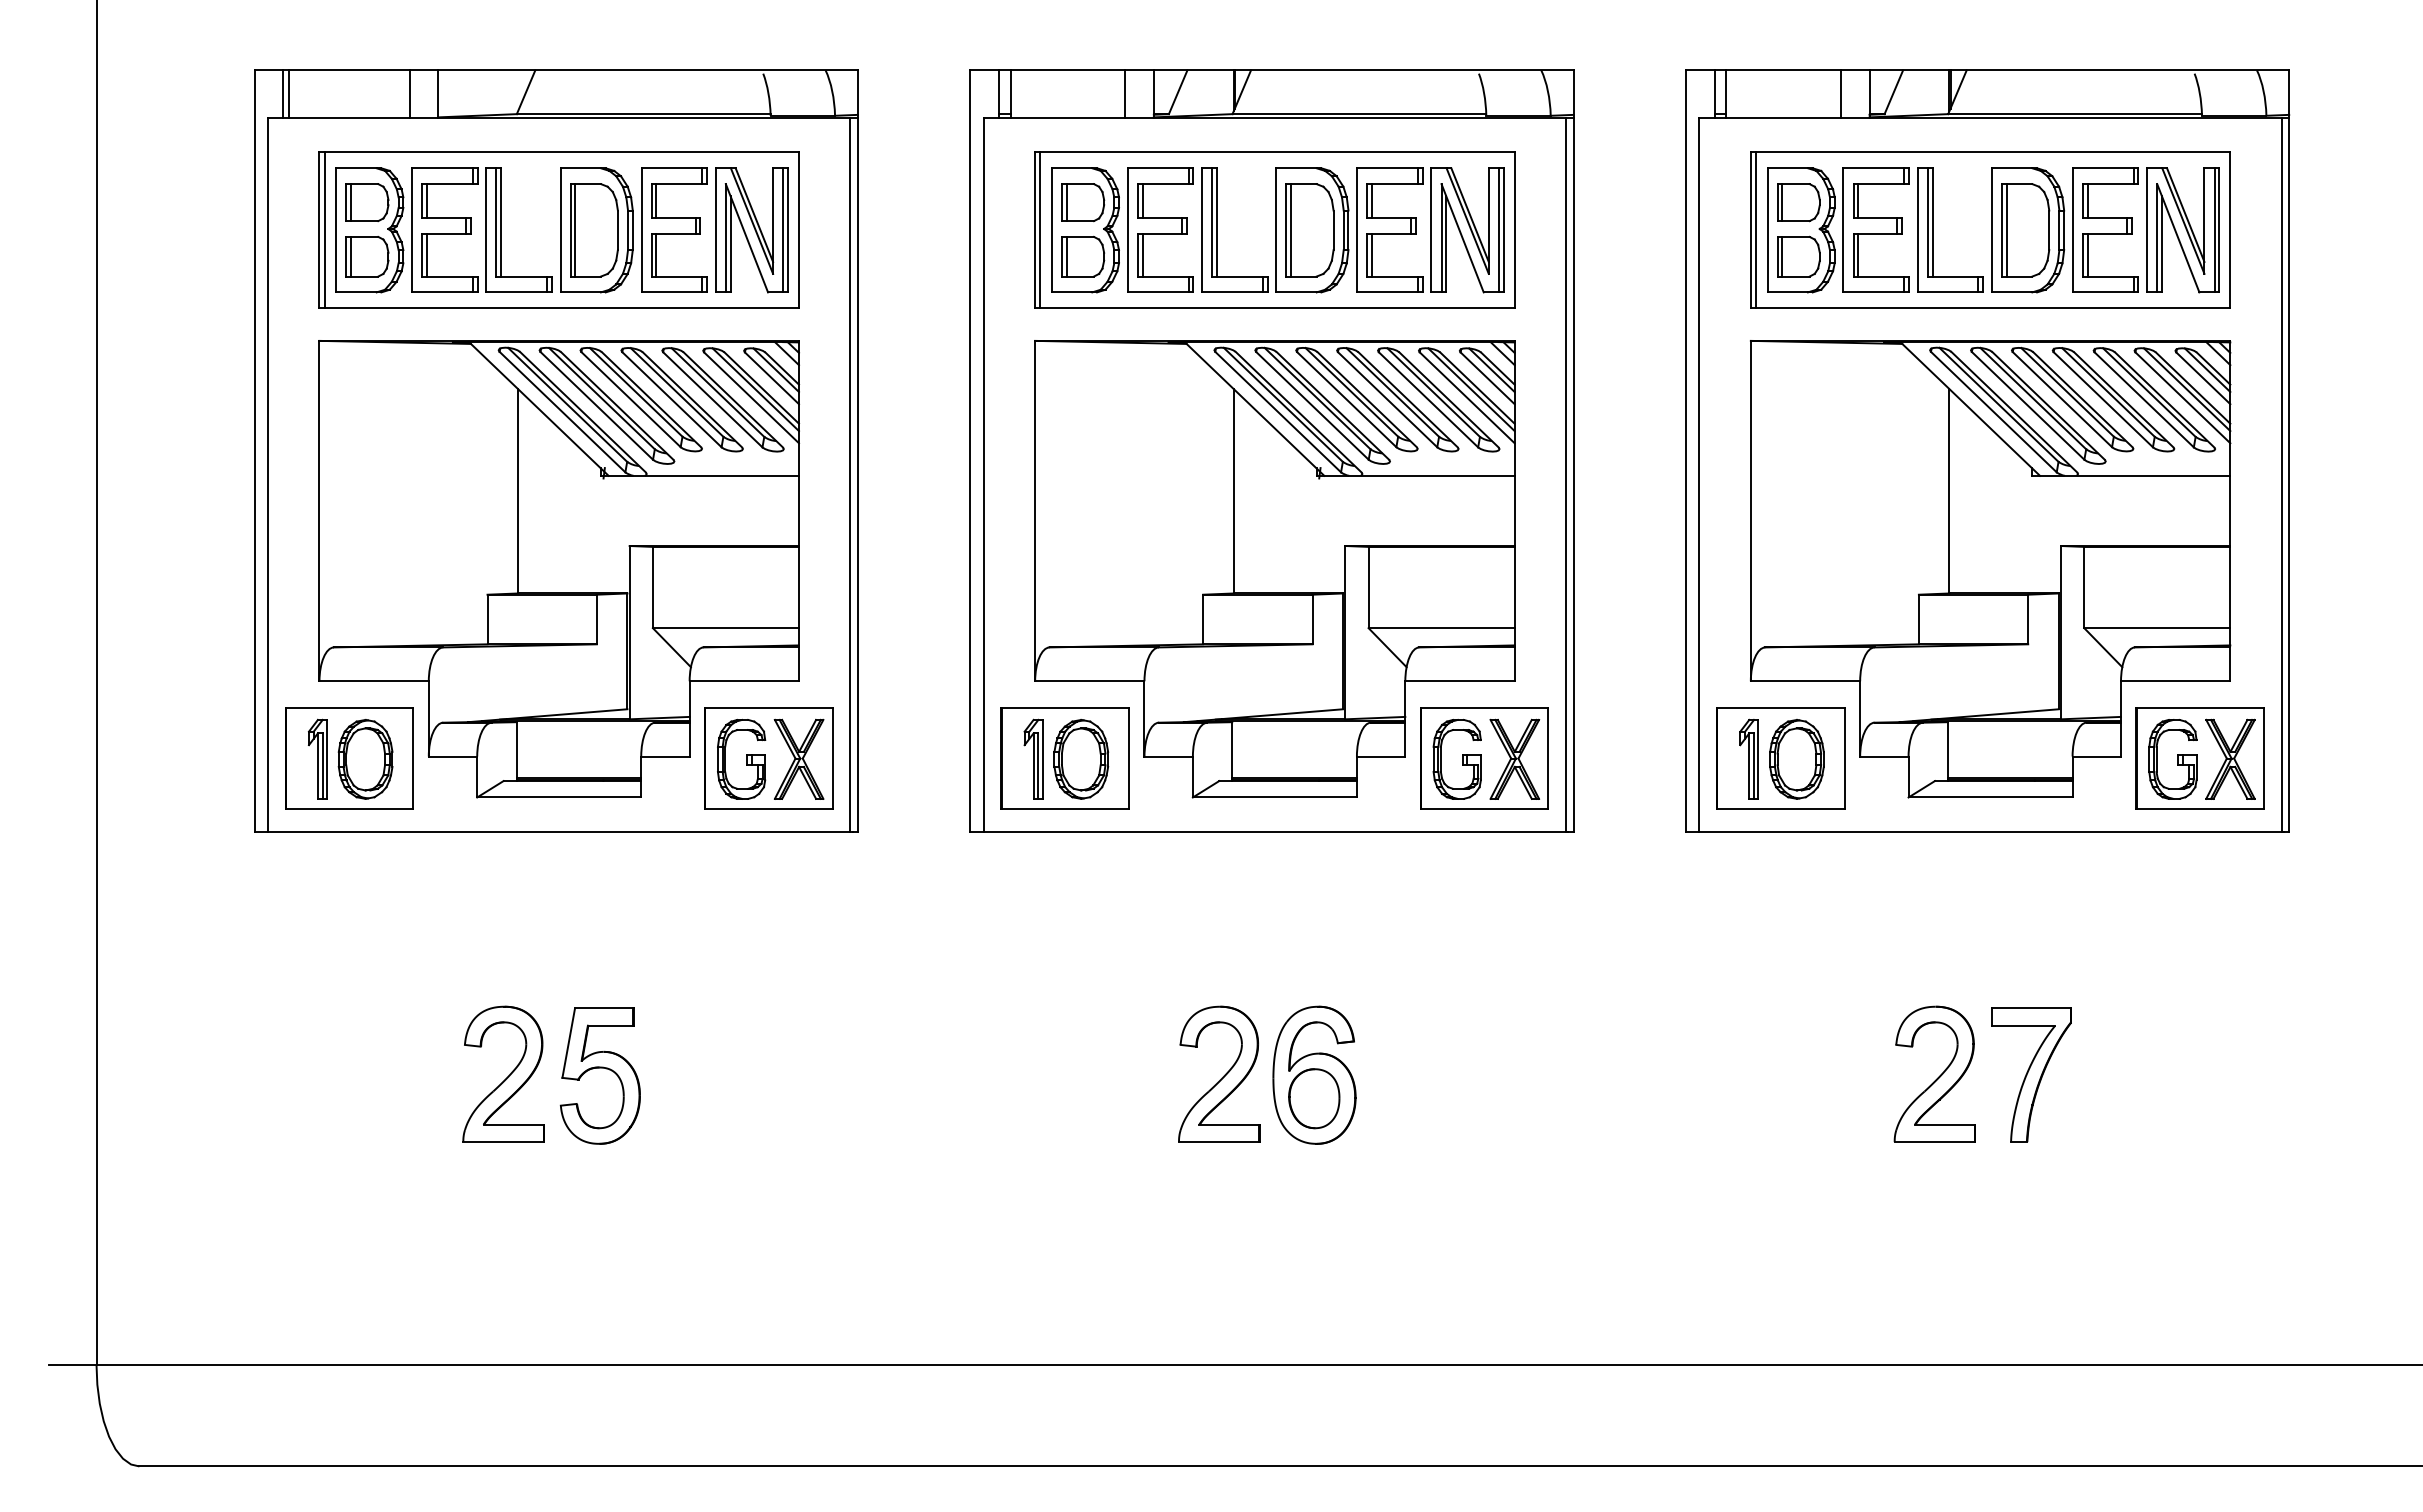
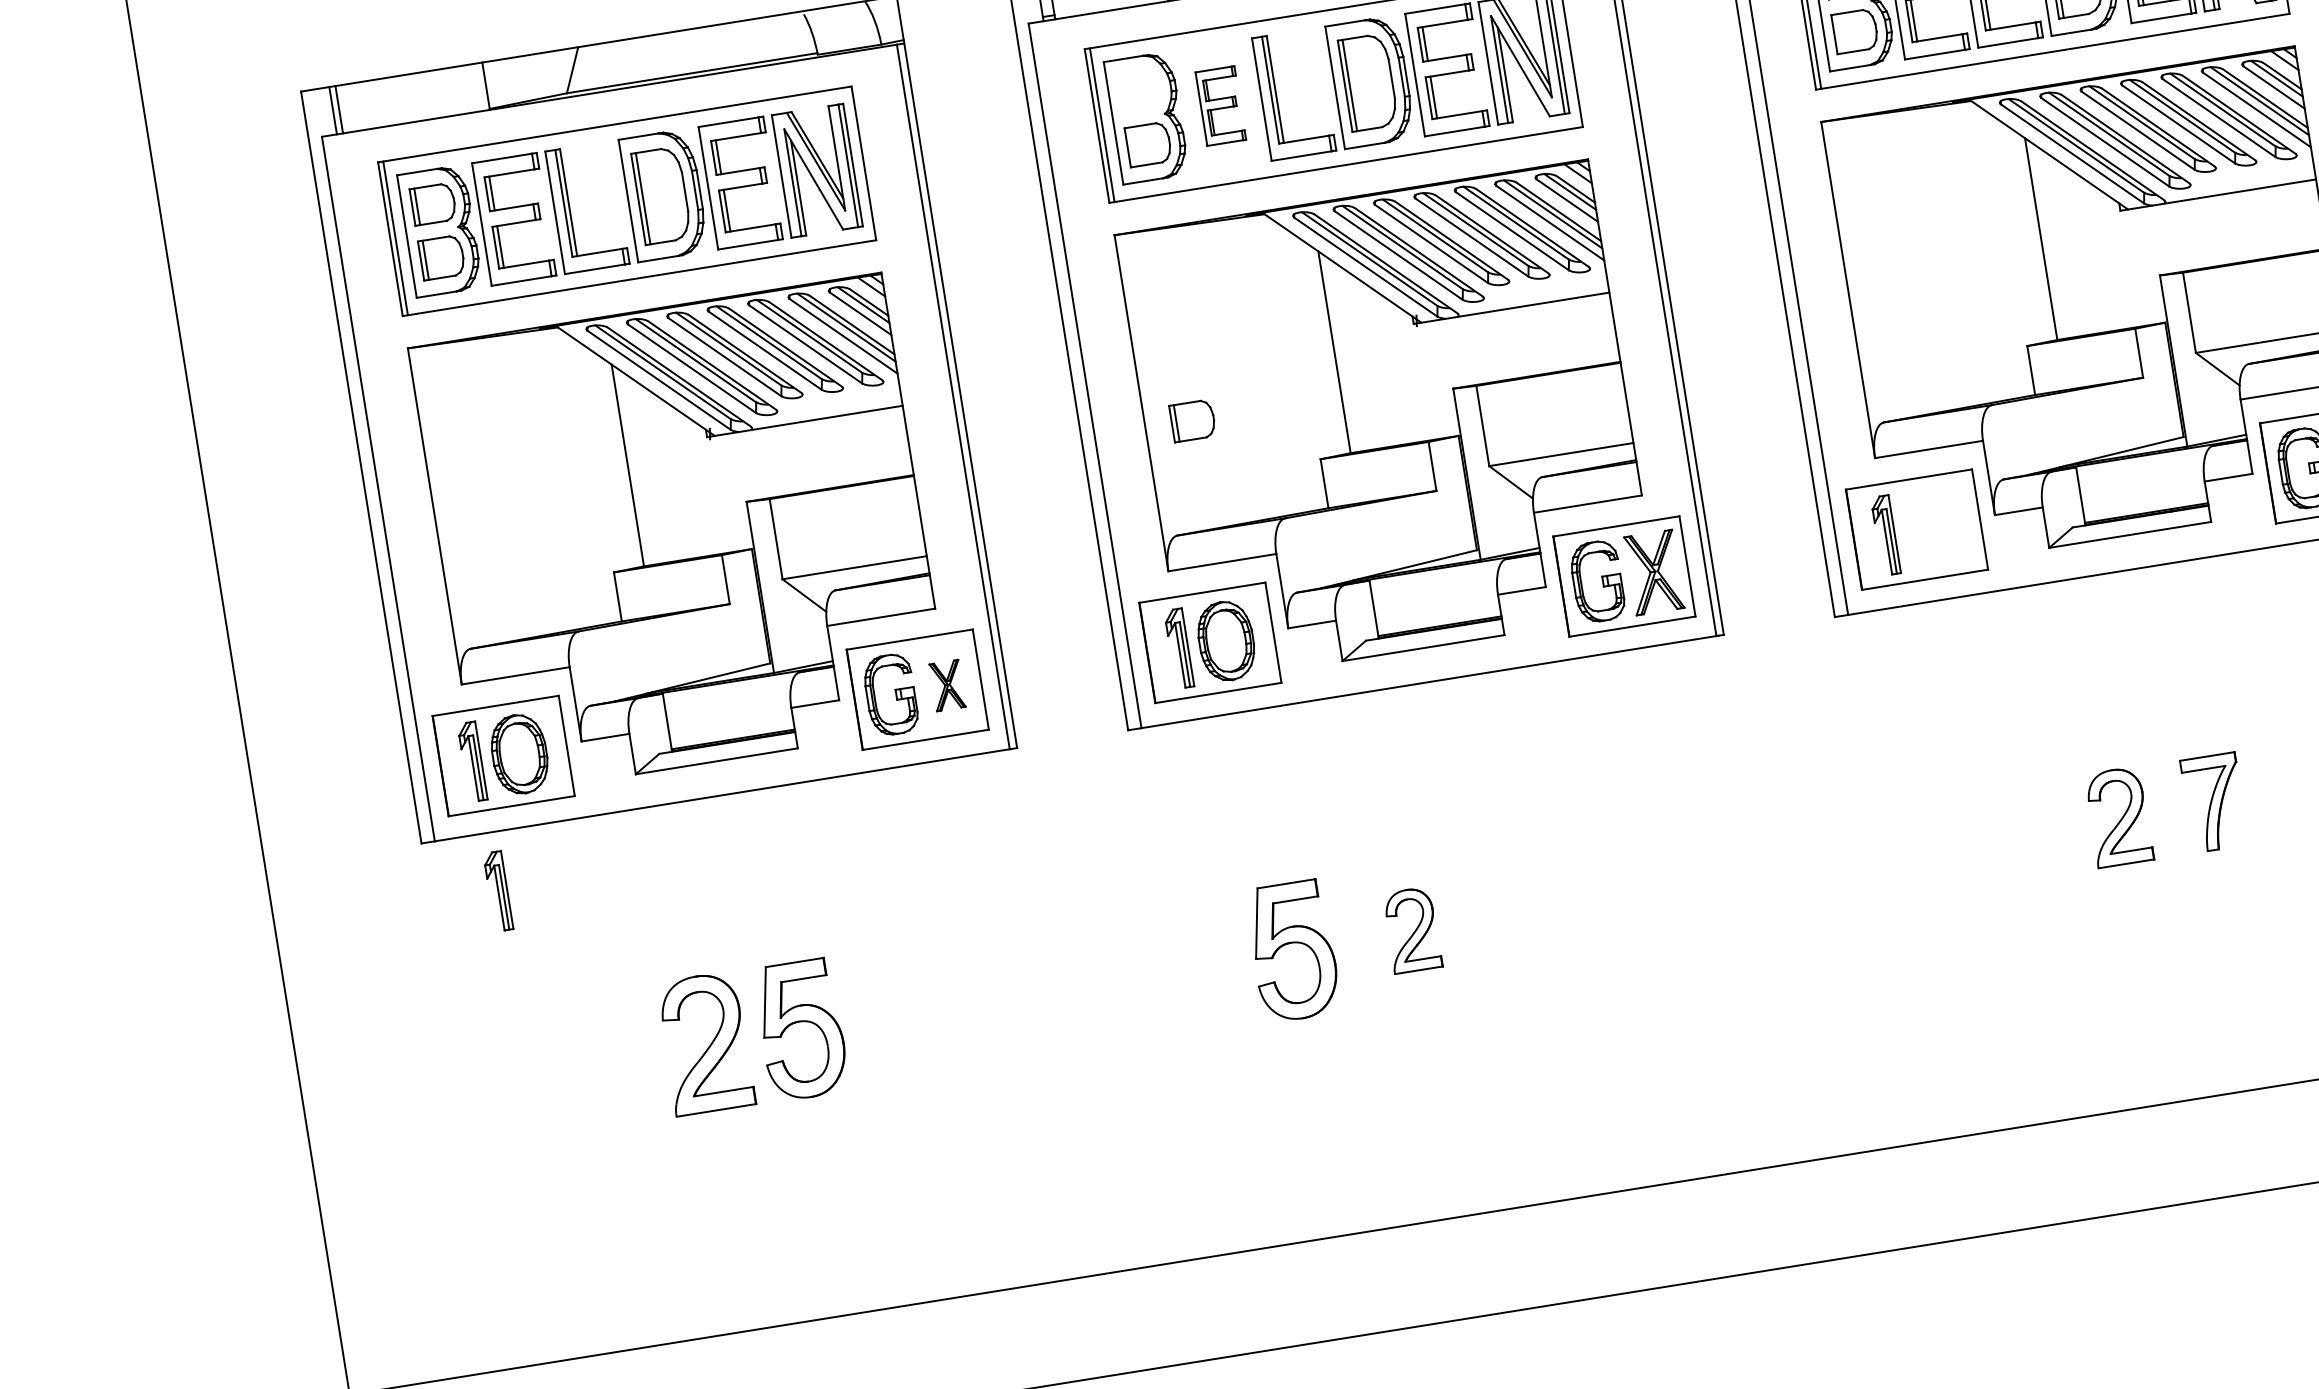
line: (409, 94) -> (457, 90), removed
part: (1083, 202) -> (1193, 420), moved
part: (1160, 229) -> (1220, 105), size x0.6
line: (1066, 256) -> (1132, 146), removed
line: (1782, 256) -> (1839, 33), removed
part: (798, 758) -> (946, 684), size x0.6
part: (1796, 759) -> (1932, 528), removed
part: (322, 890) -> (497, 890), added
part: (1097, 1068) -> (1291, 943), added
part: (1219, 1073) -> (1412, 929), size x0.6
part: (1934, 1073) -> (2118, 816), size x0.7
part: (1314, 1074) -> (1506, 915), removed
part: (2031, 1074) -> (2214, 802), size x0.7

